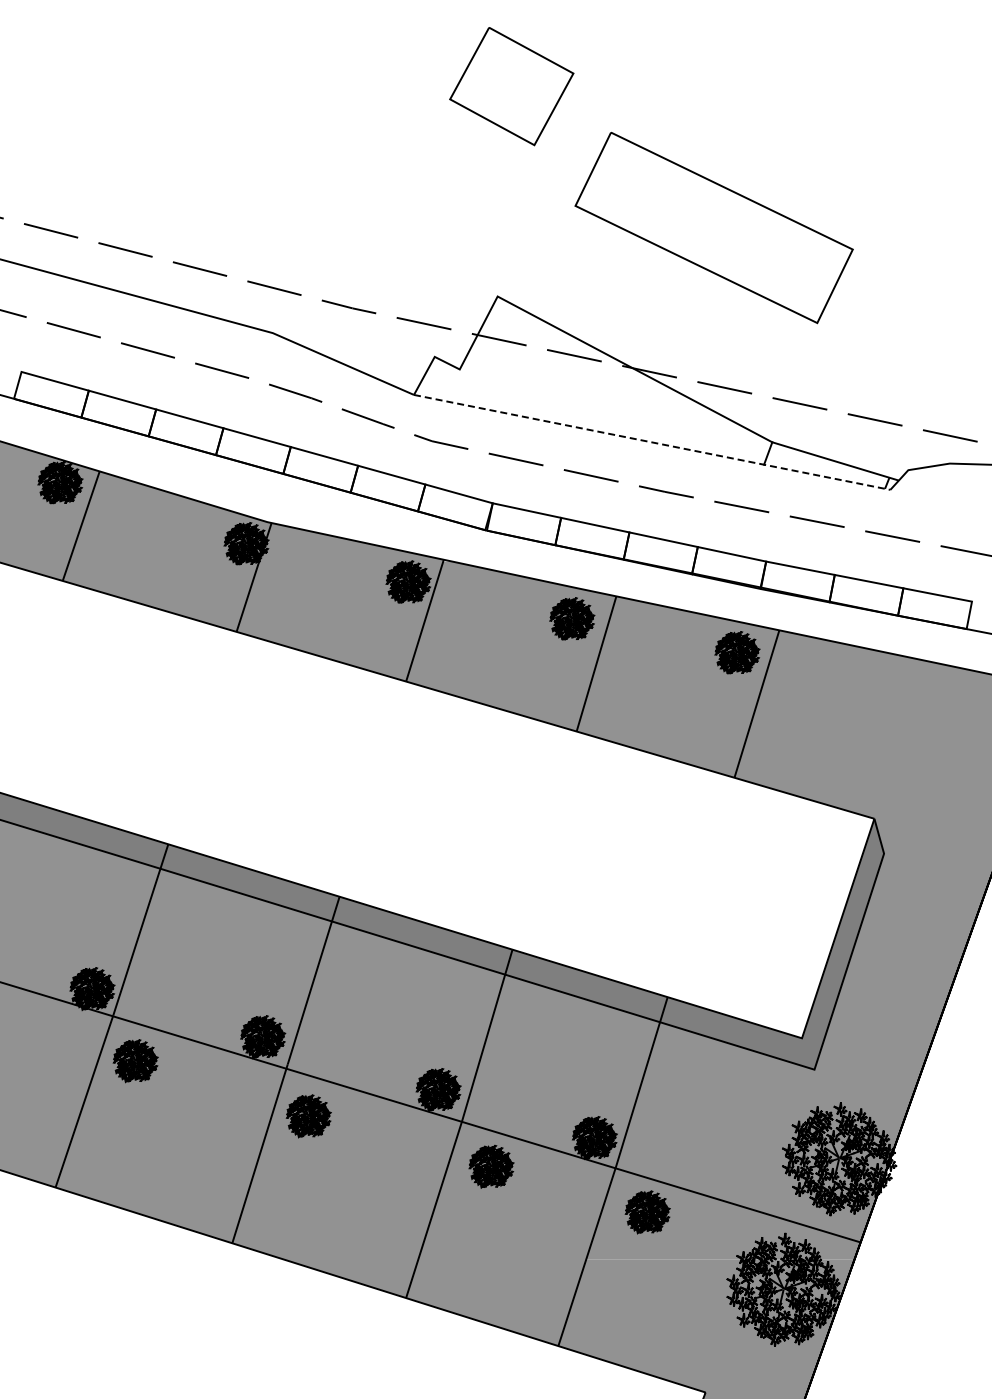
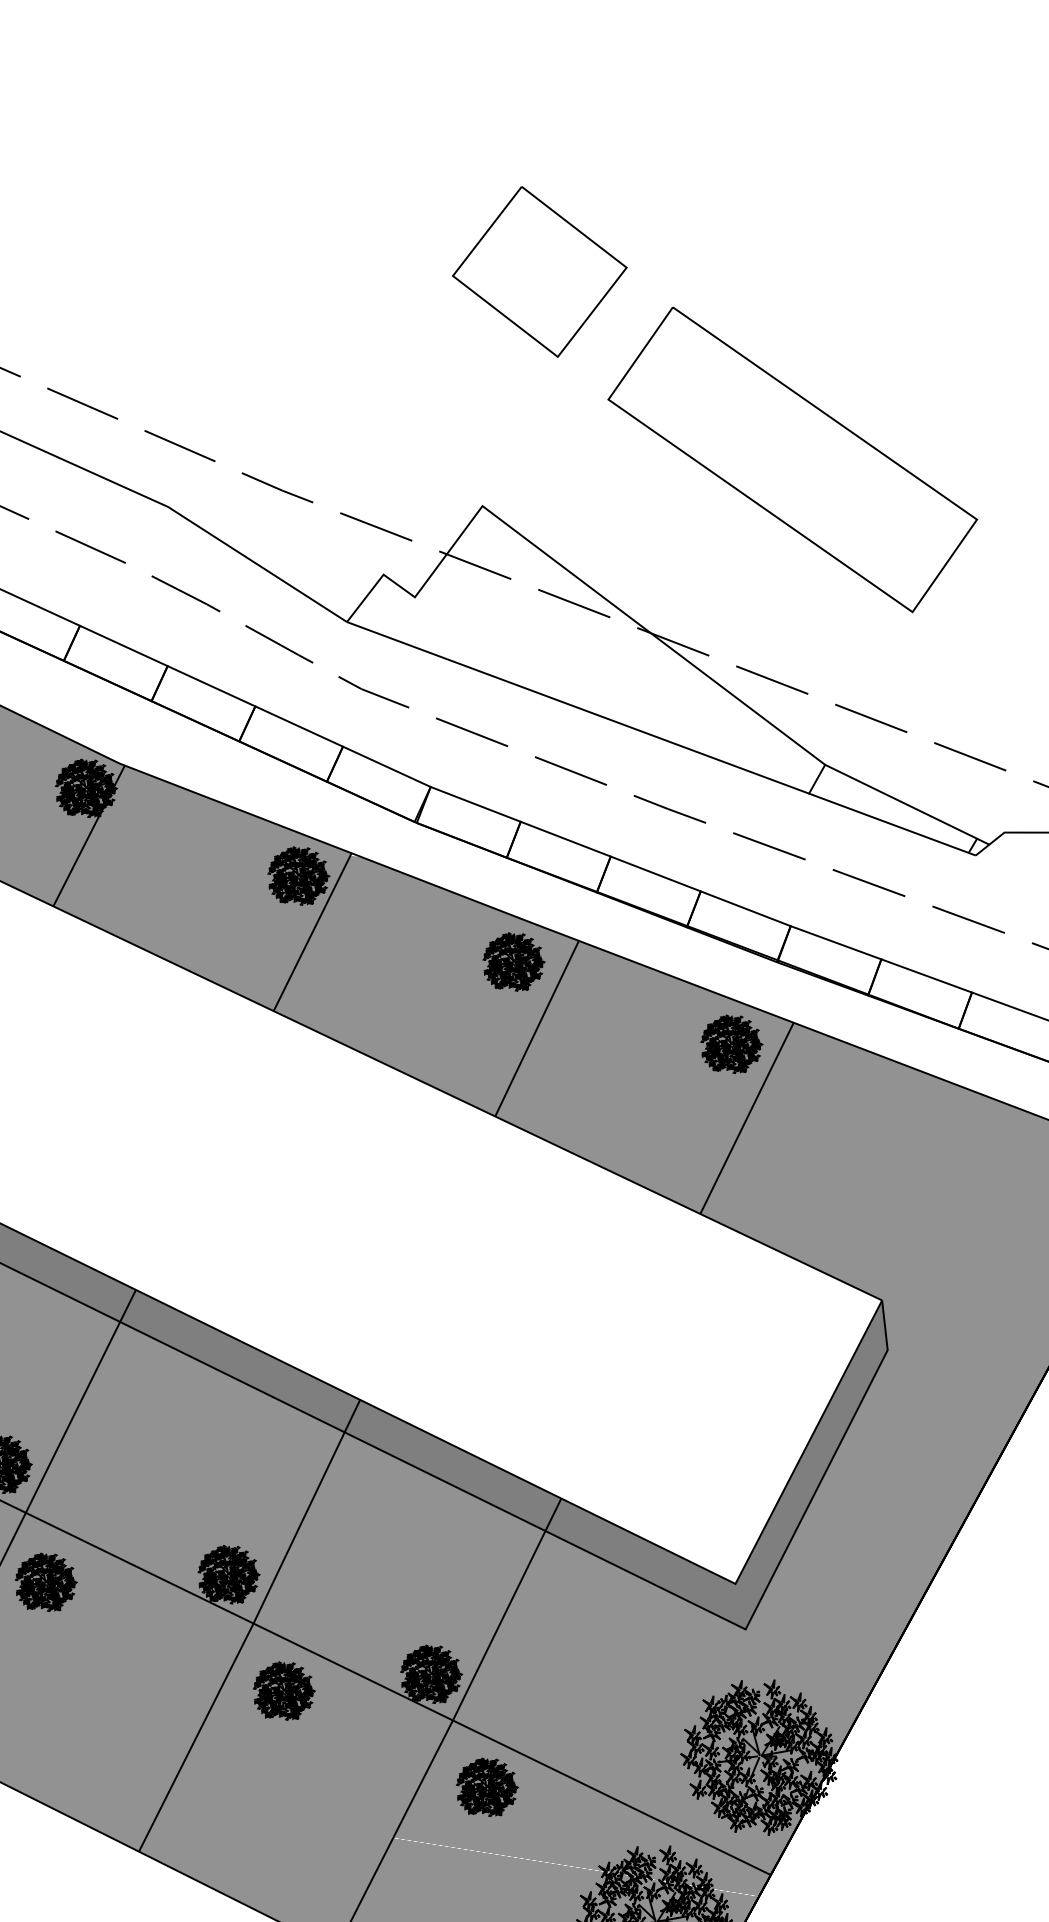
part: (511, 86) -> (539, 271), moved
line: (652, 442) -> (661, 738), dashed -> solid

